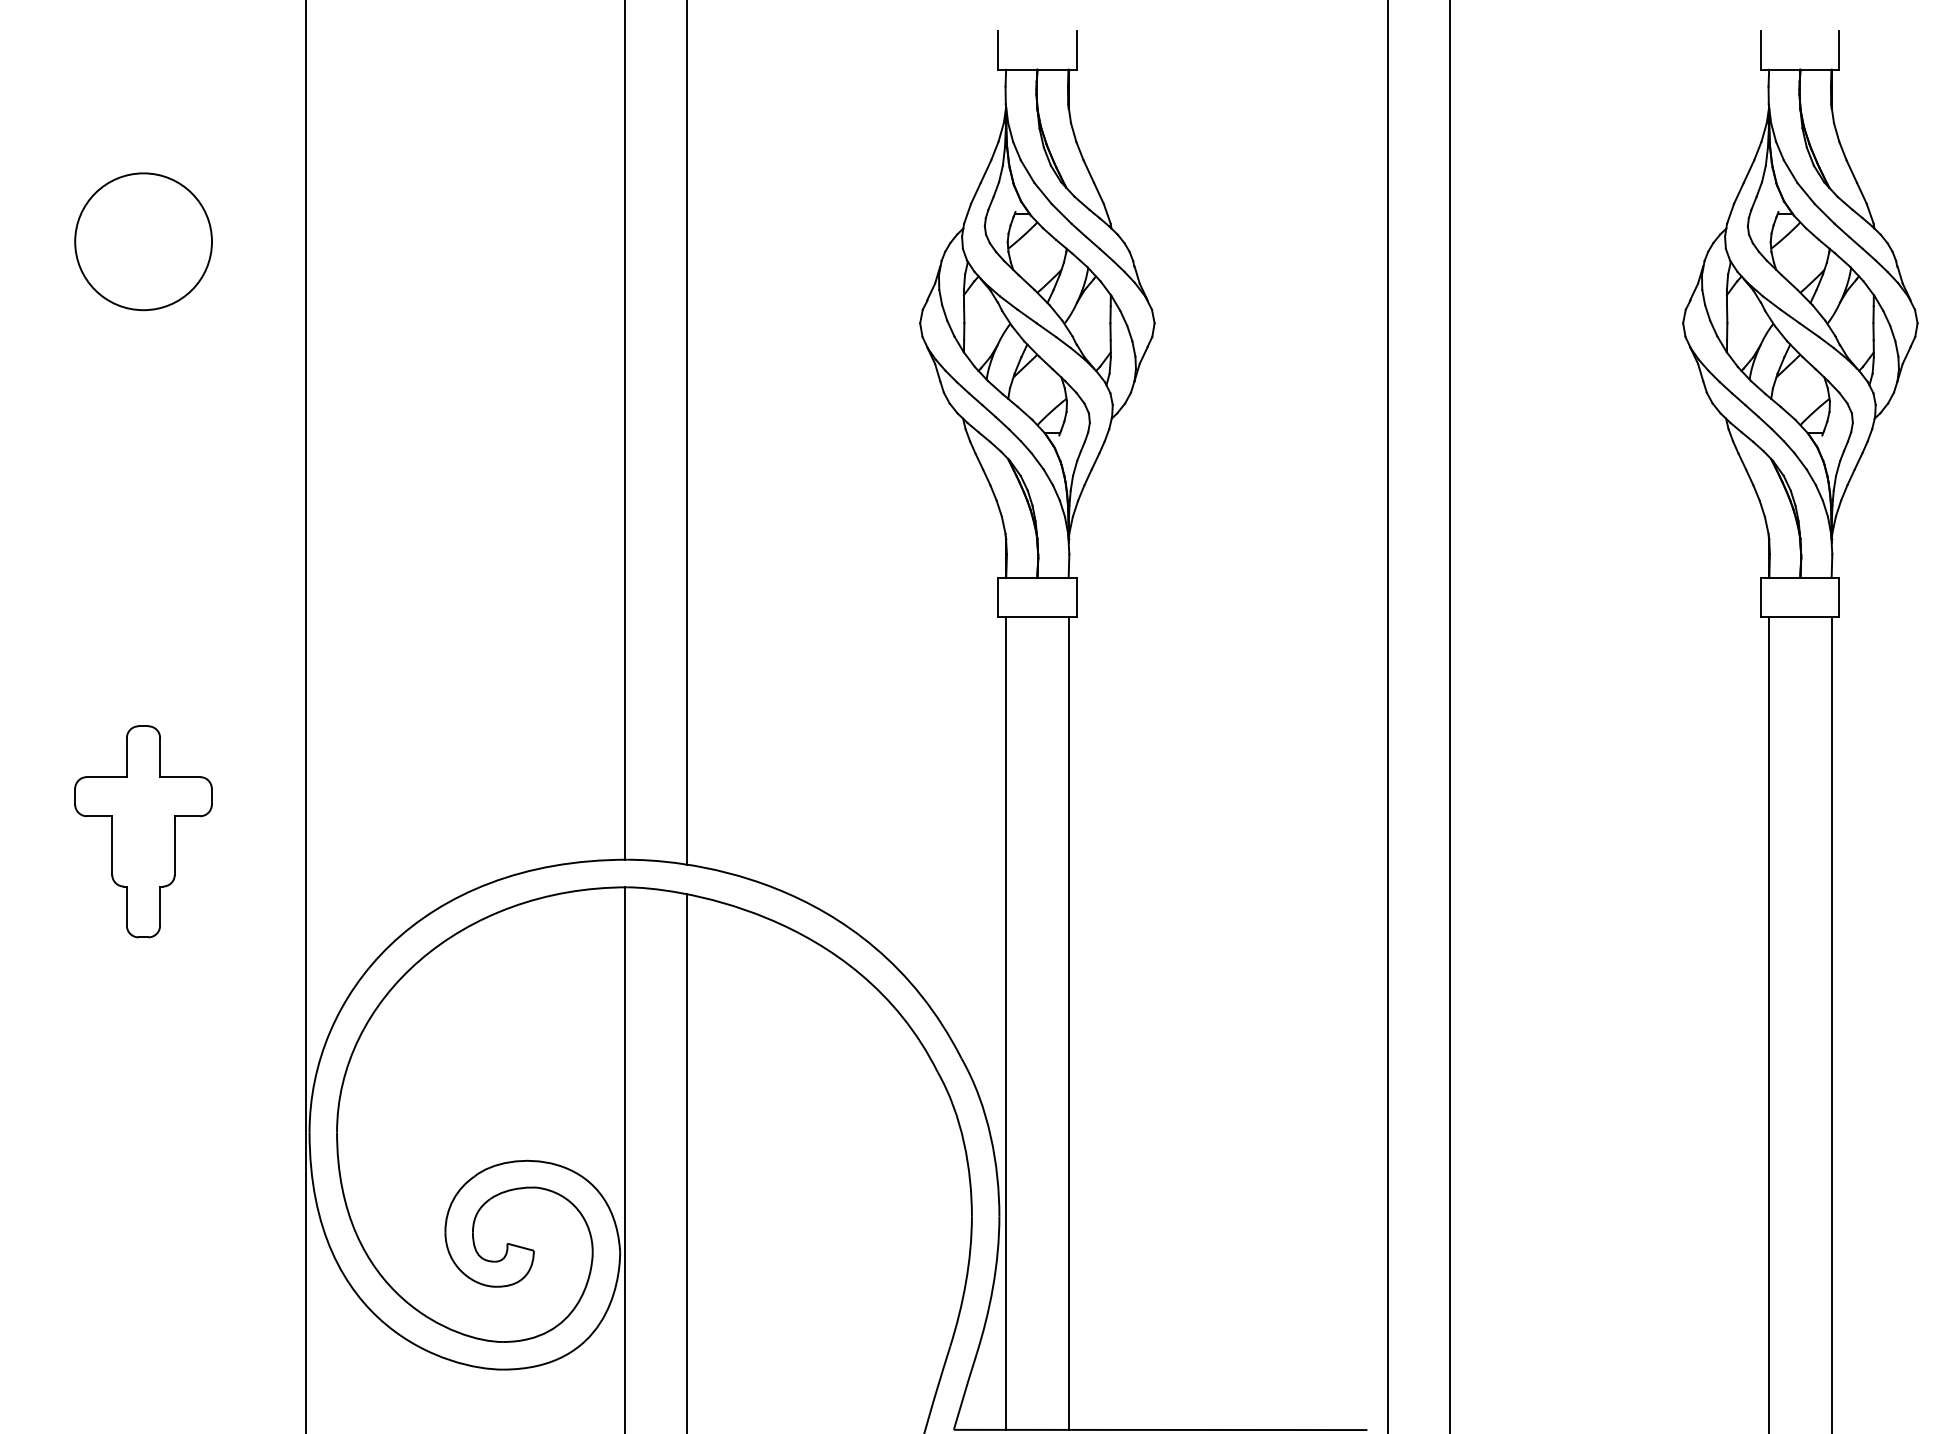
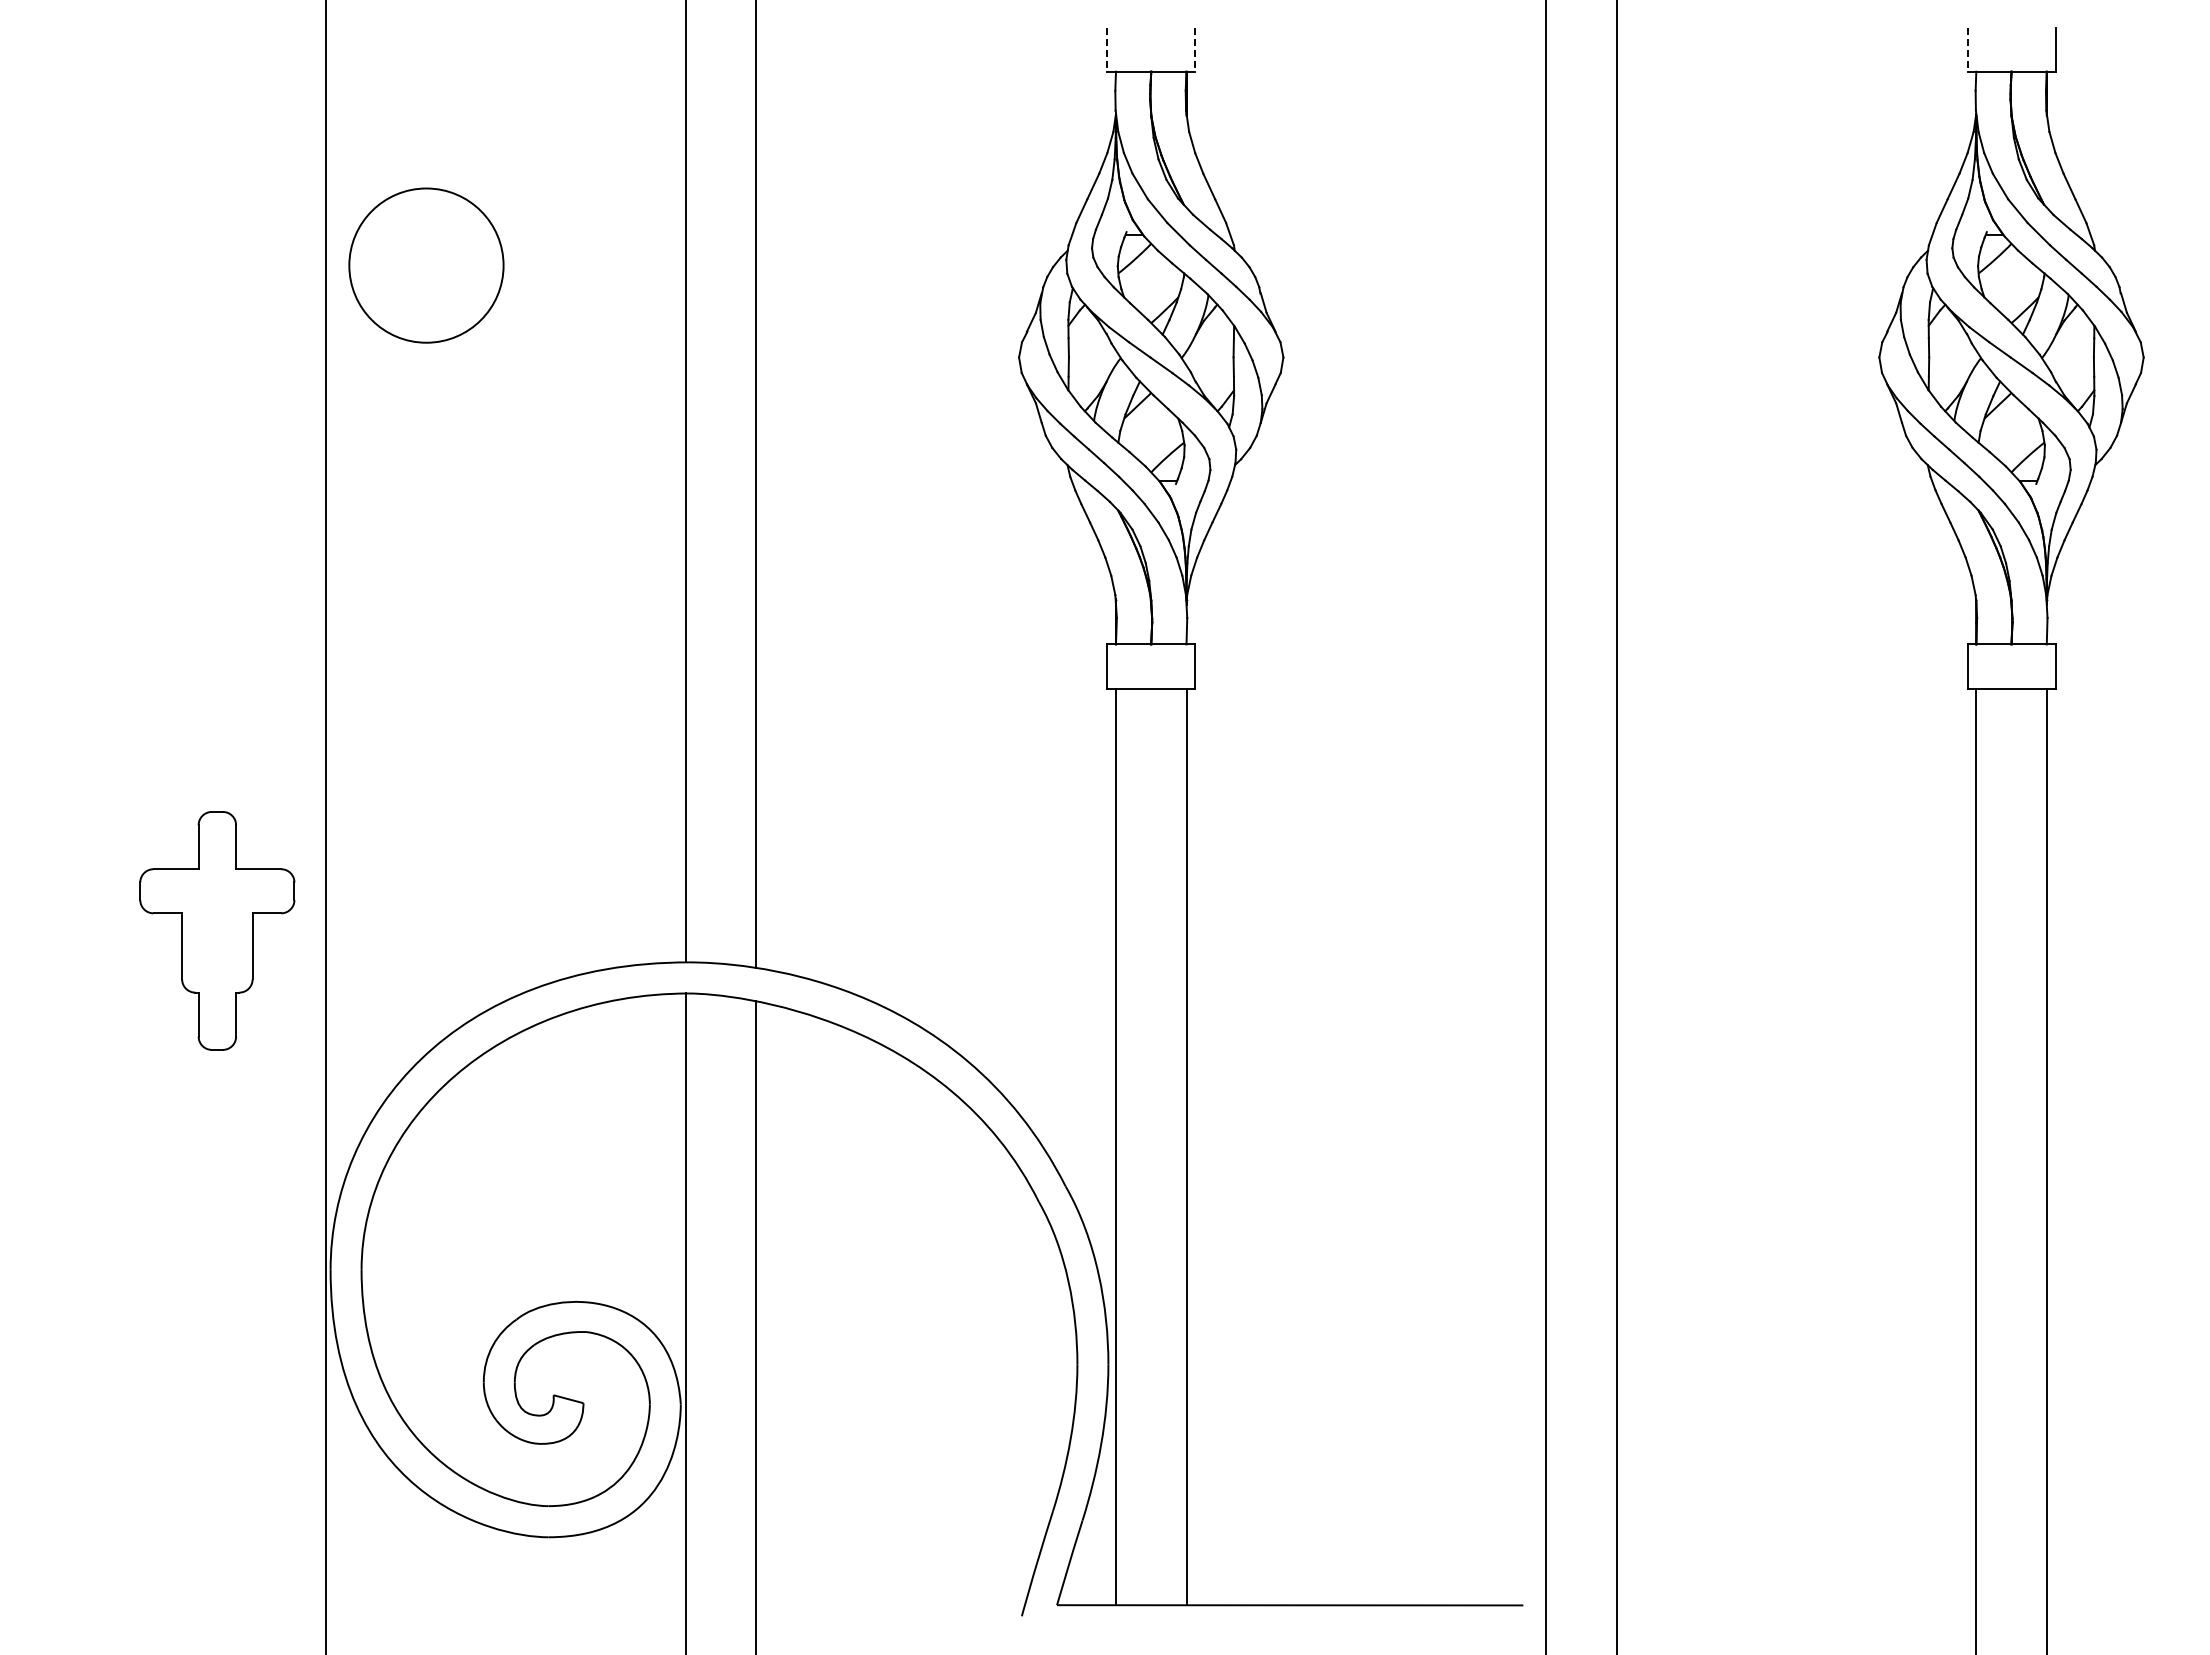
line: (998, 50) -> (1107, 50), solid -> dashed
line: (1076, 50) -> (1195, 50), solid -> dashed
line: (1761, 50) -> (1967, 50), solid -> dashed
circle: (143, 241) -> (426, 265), moved
part: (143, 831) -> (217, 930), moved

